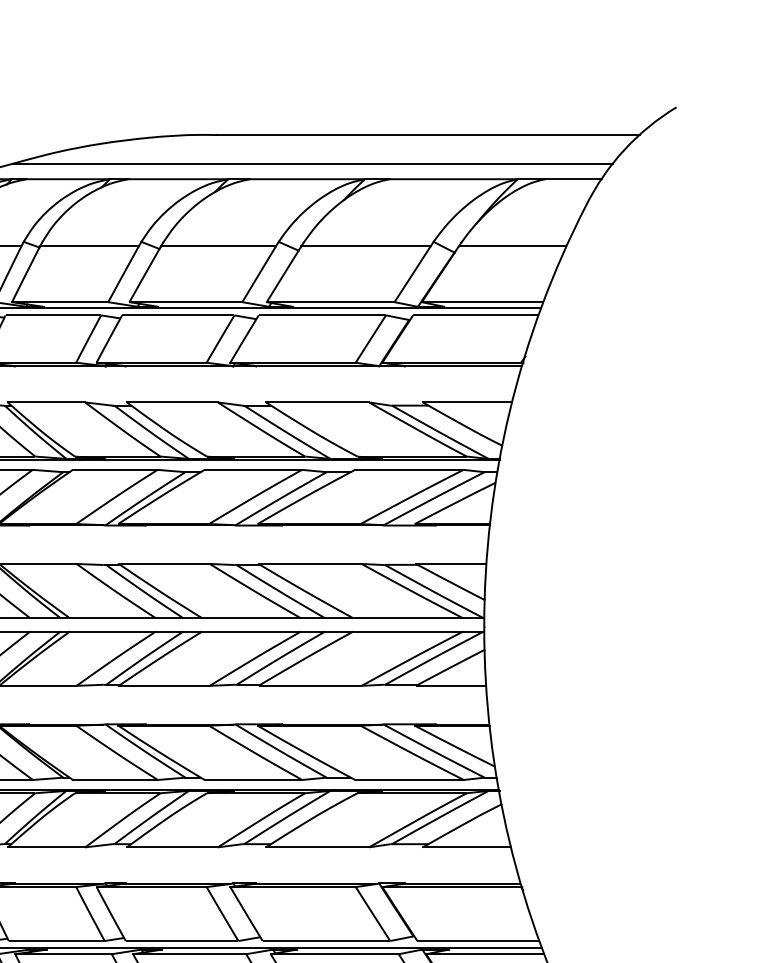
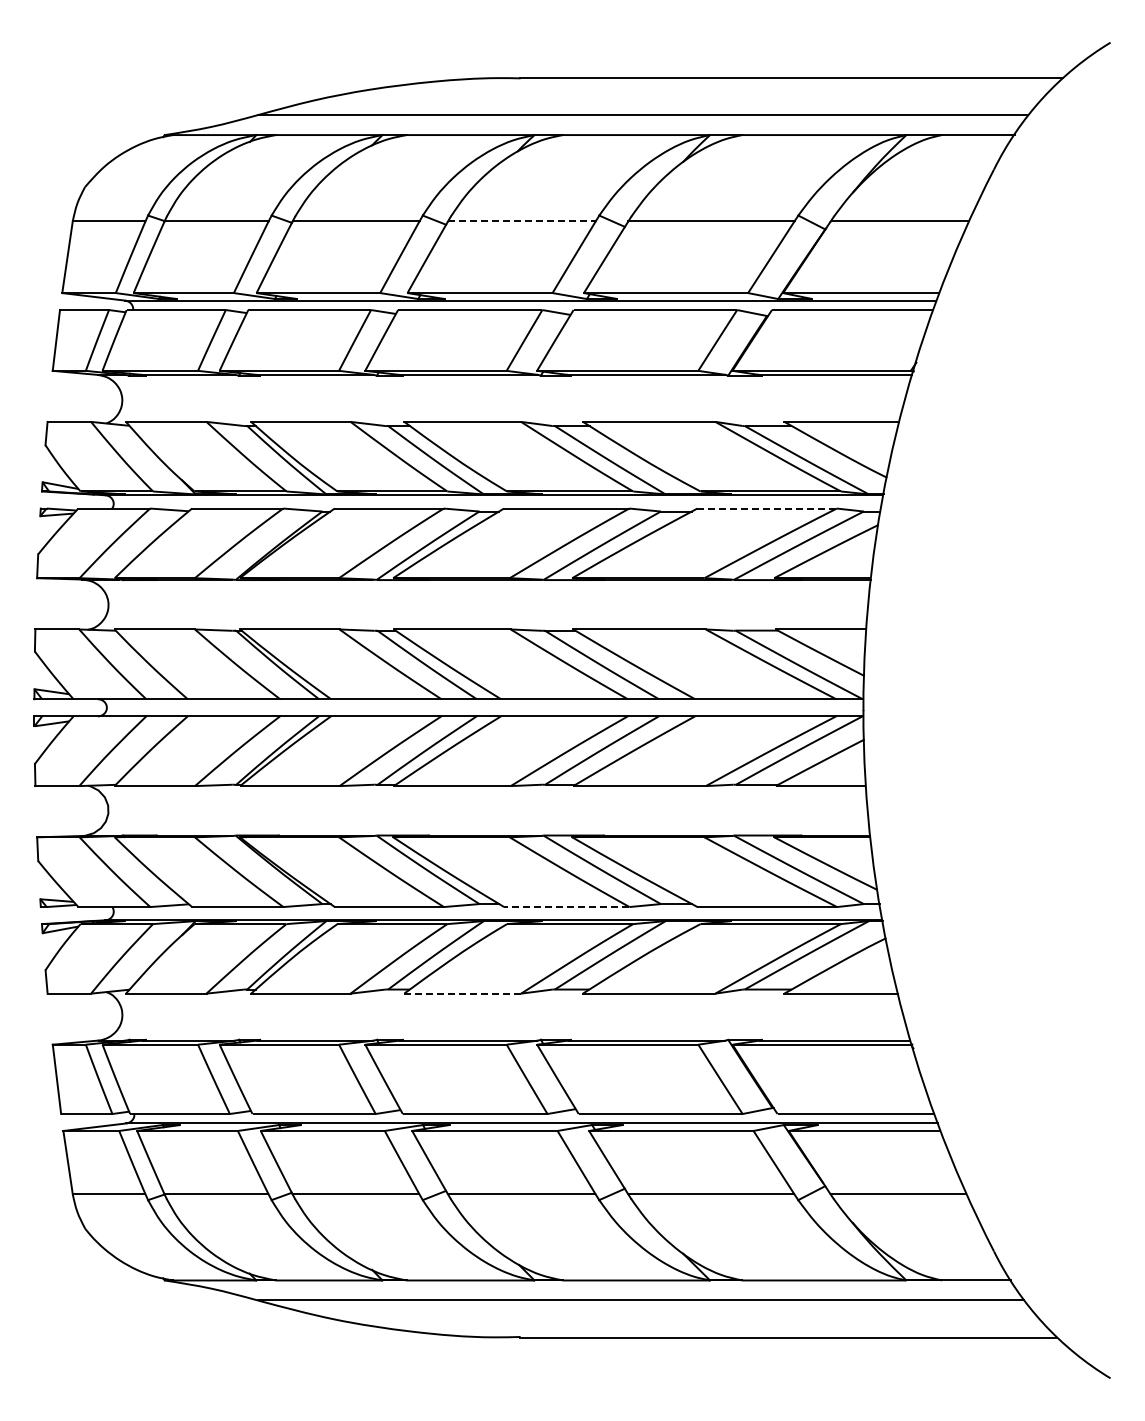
line: (218, 246) -> (521, 221), solid -> dashed
line: (409, 469) -> (767, 508), solid -> dashed
line: (253, 780) -> (566, 907), solid -> dashed
line: (172, 847) -> (462, 993), solid -> dashed

